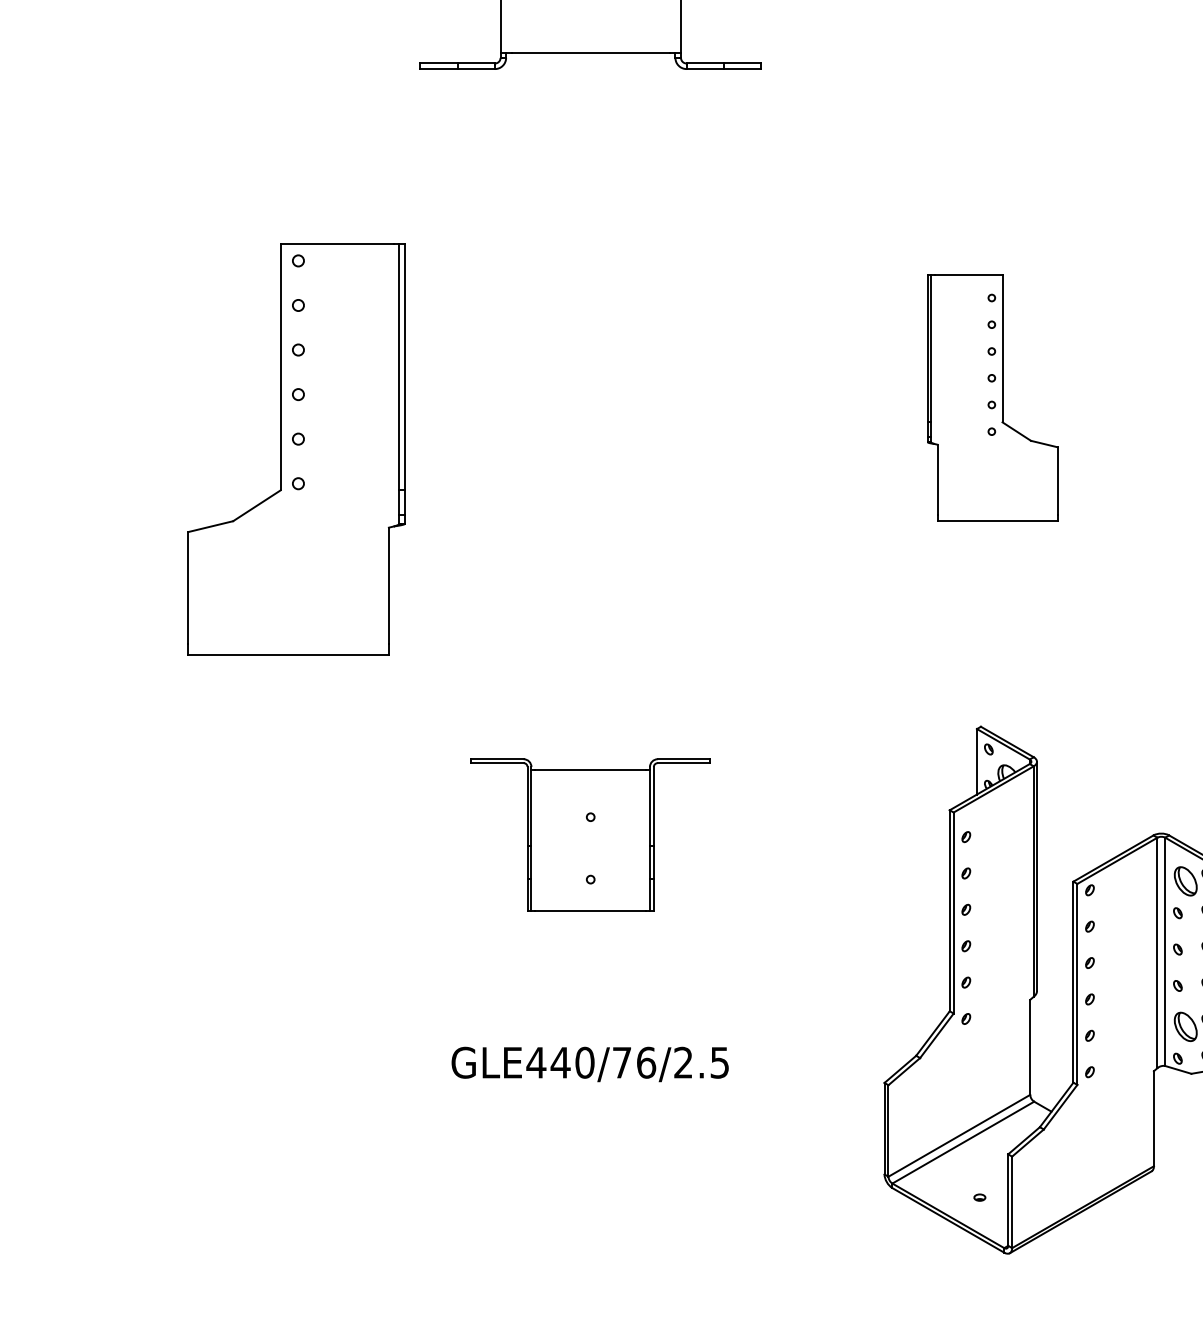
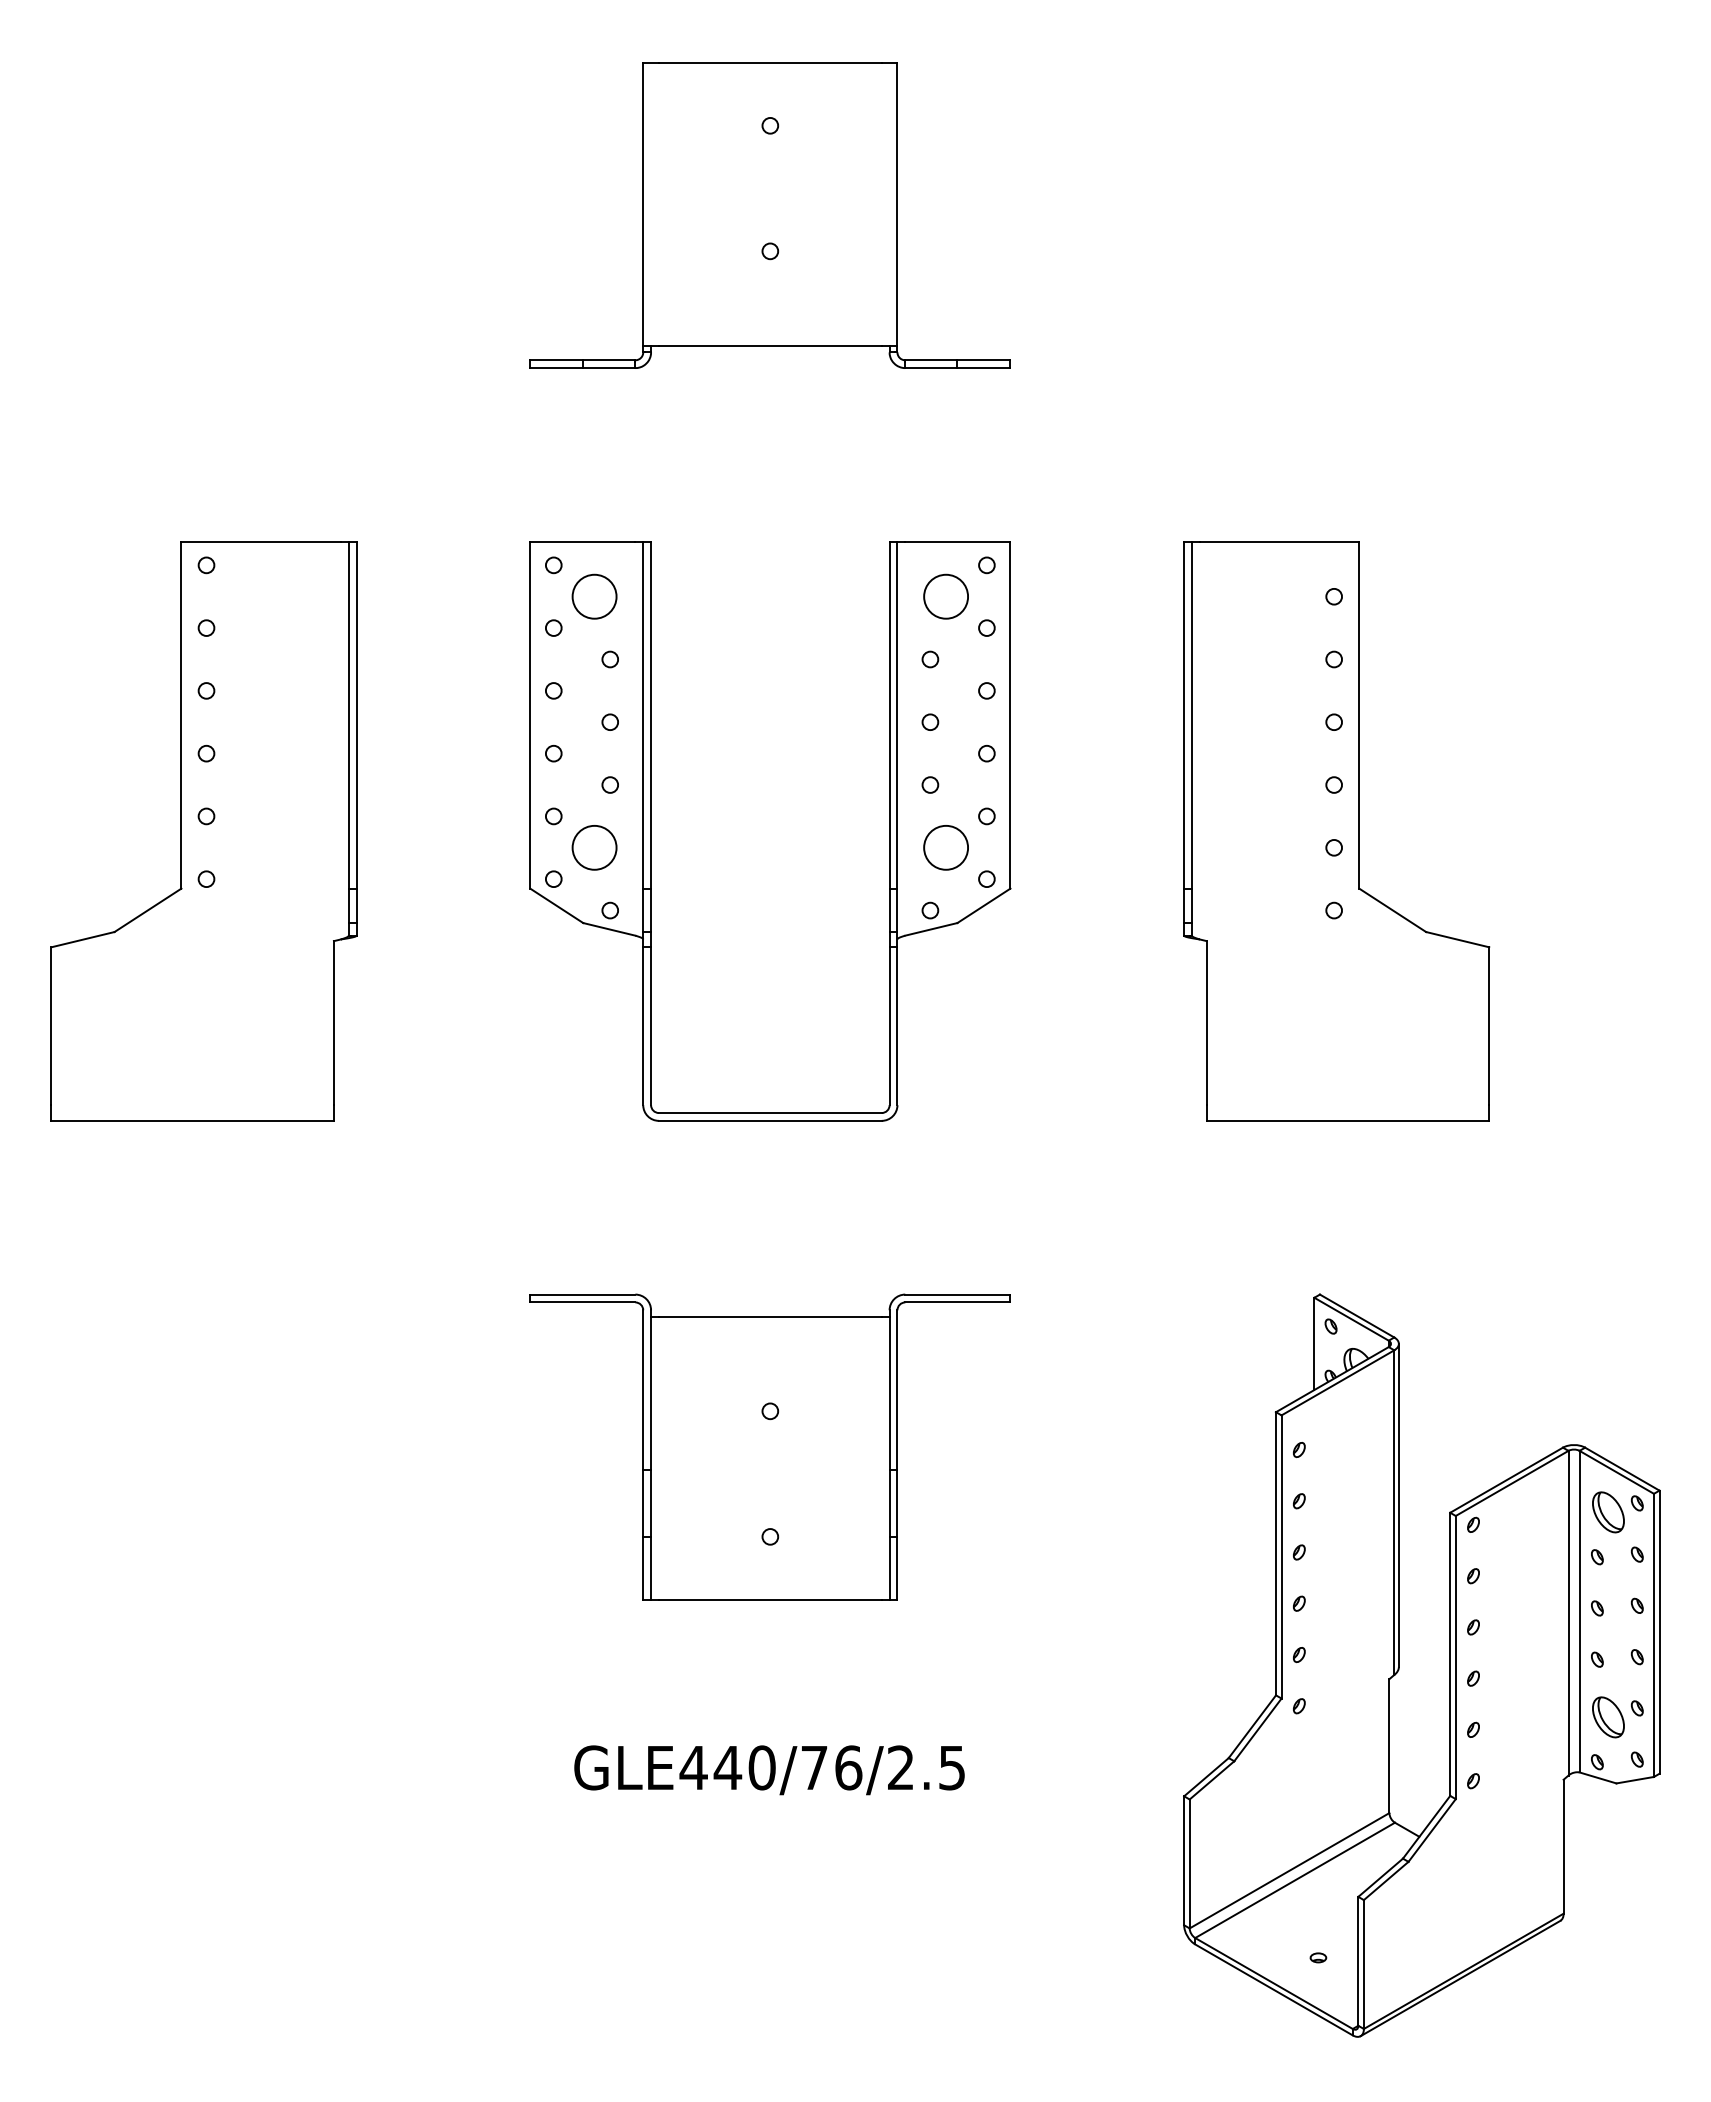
part: (506, 398) -> (651, 831), added
part: (992, 398) -> (1336, 831), size x1.67
part: (296, 449) -> (203, 831), moved
part: (590, 834) -> (769, 1446), size x1.43

